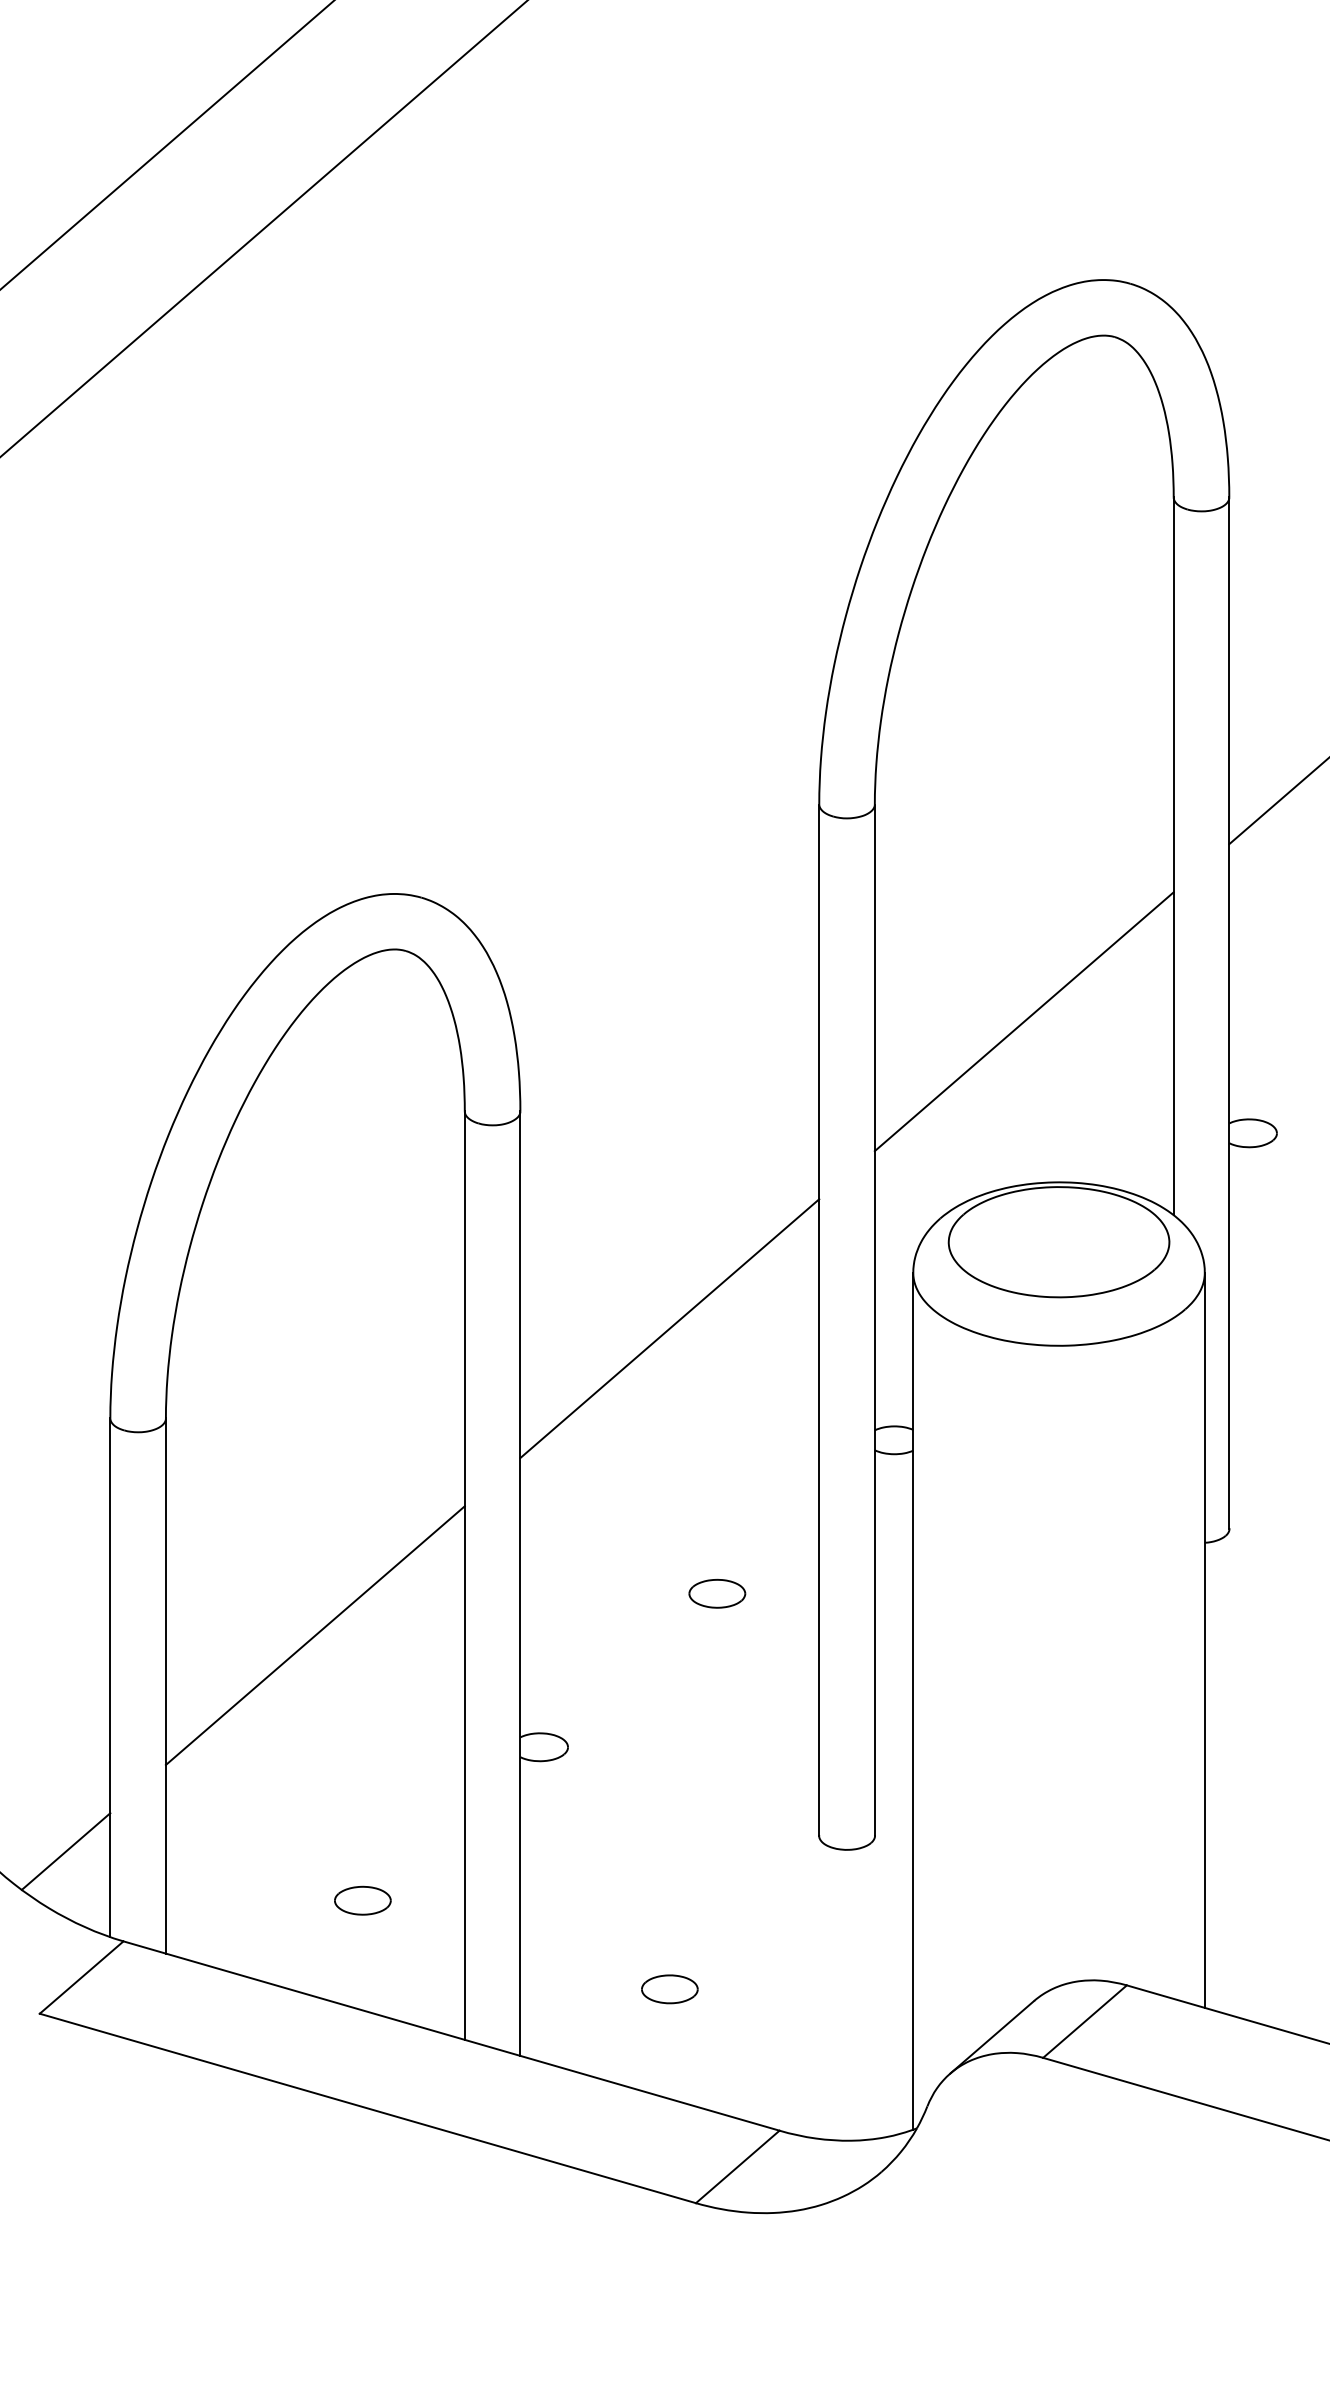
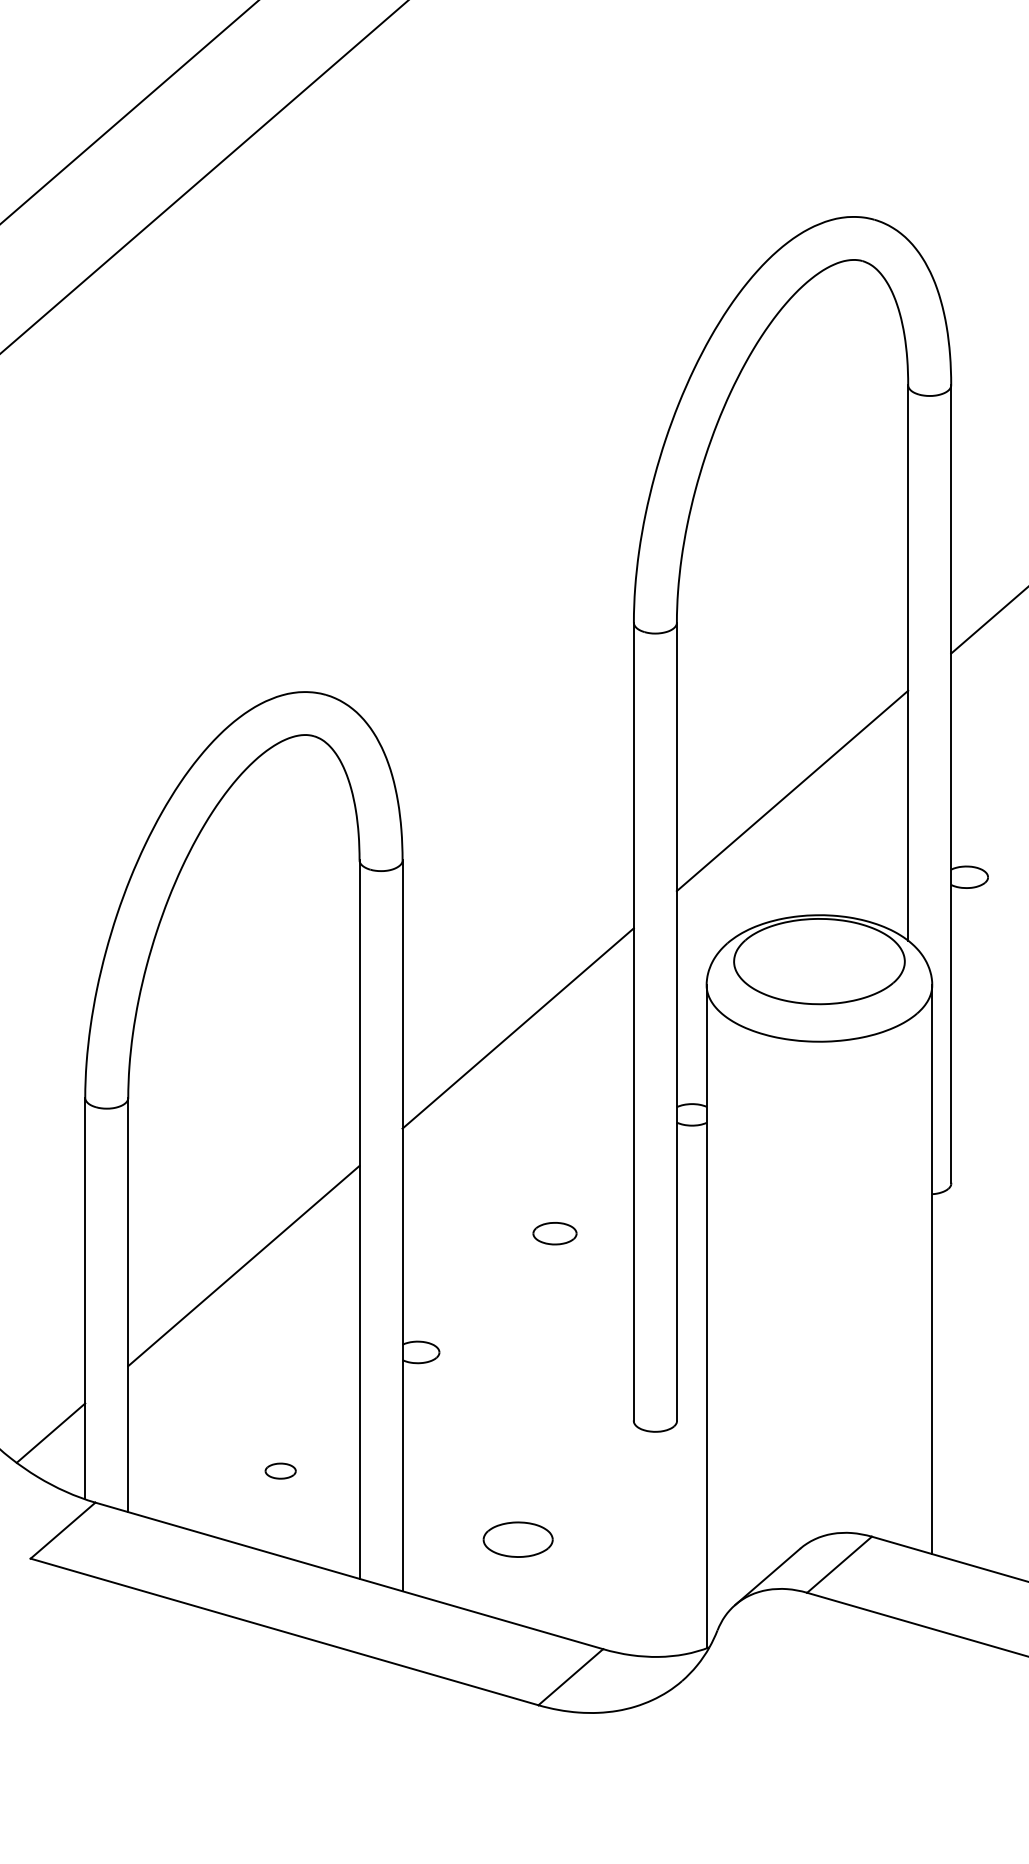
part: (362, 1900) -> (280, 1471), size x0.7
part: (669, 1989) -> (517, 1539), size x1.6

